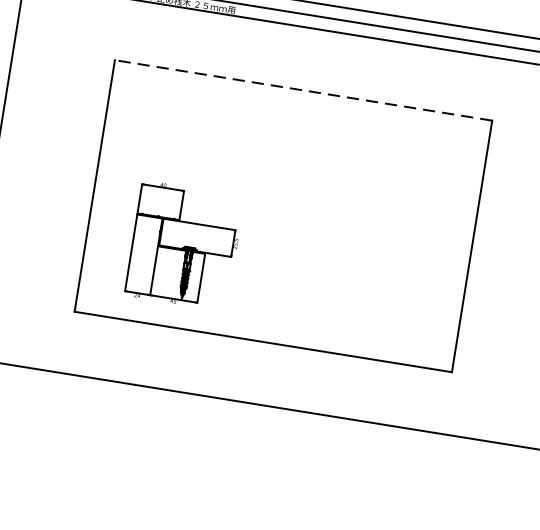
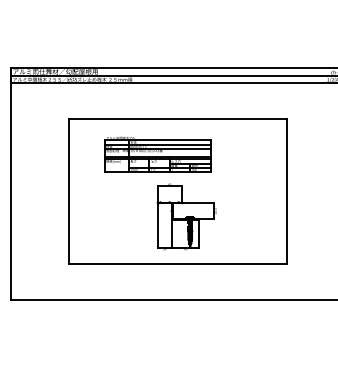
line: (302, 90) -> (177, 118), dashed -> solid
part: (258, 146) -> (157, 154), added
part: (183, 245) -> (186, 216), moved

